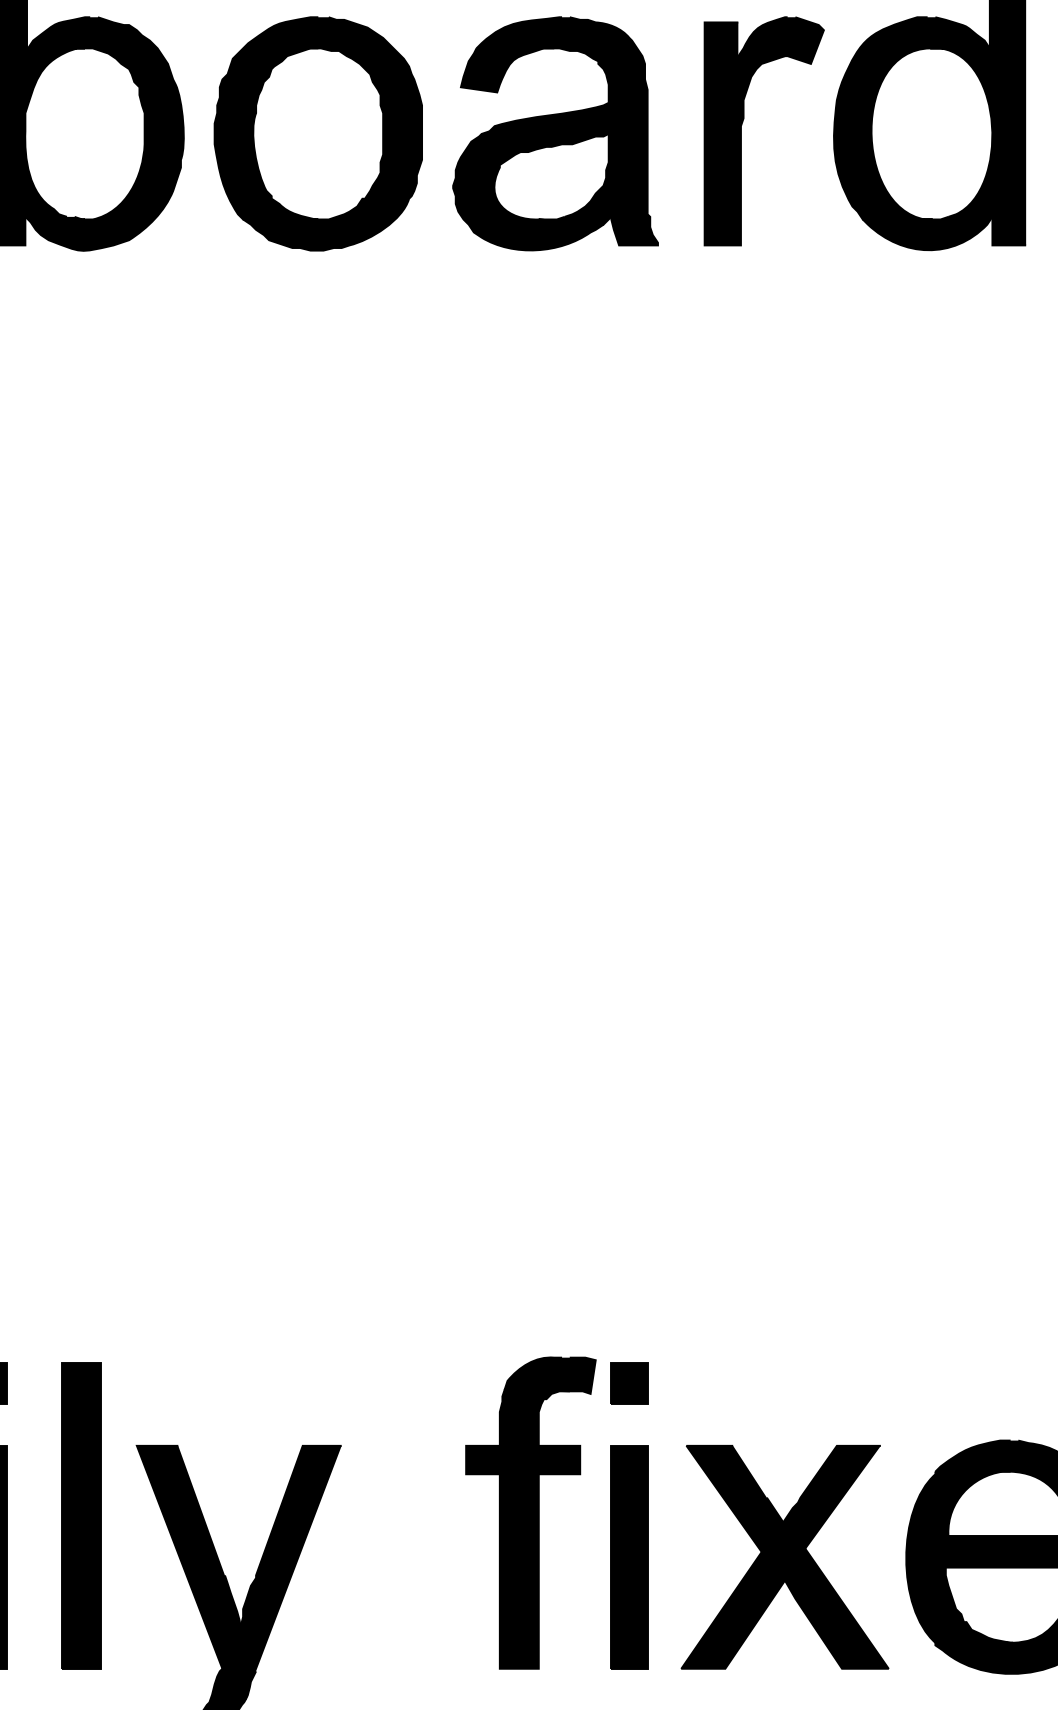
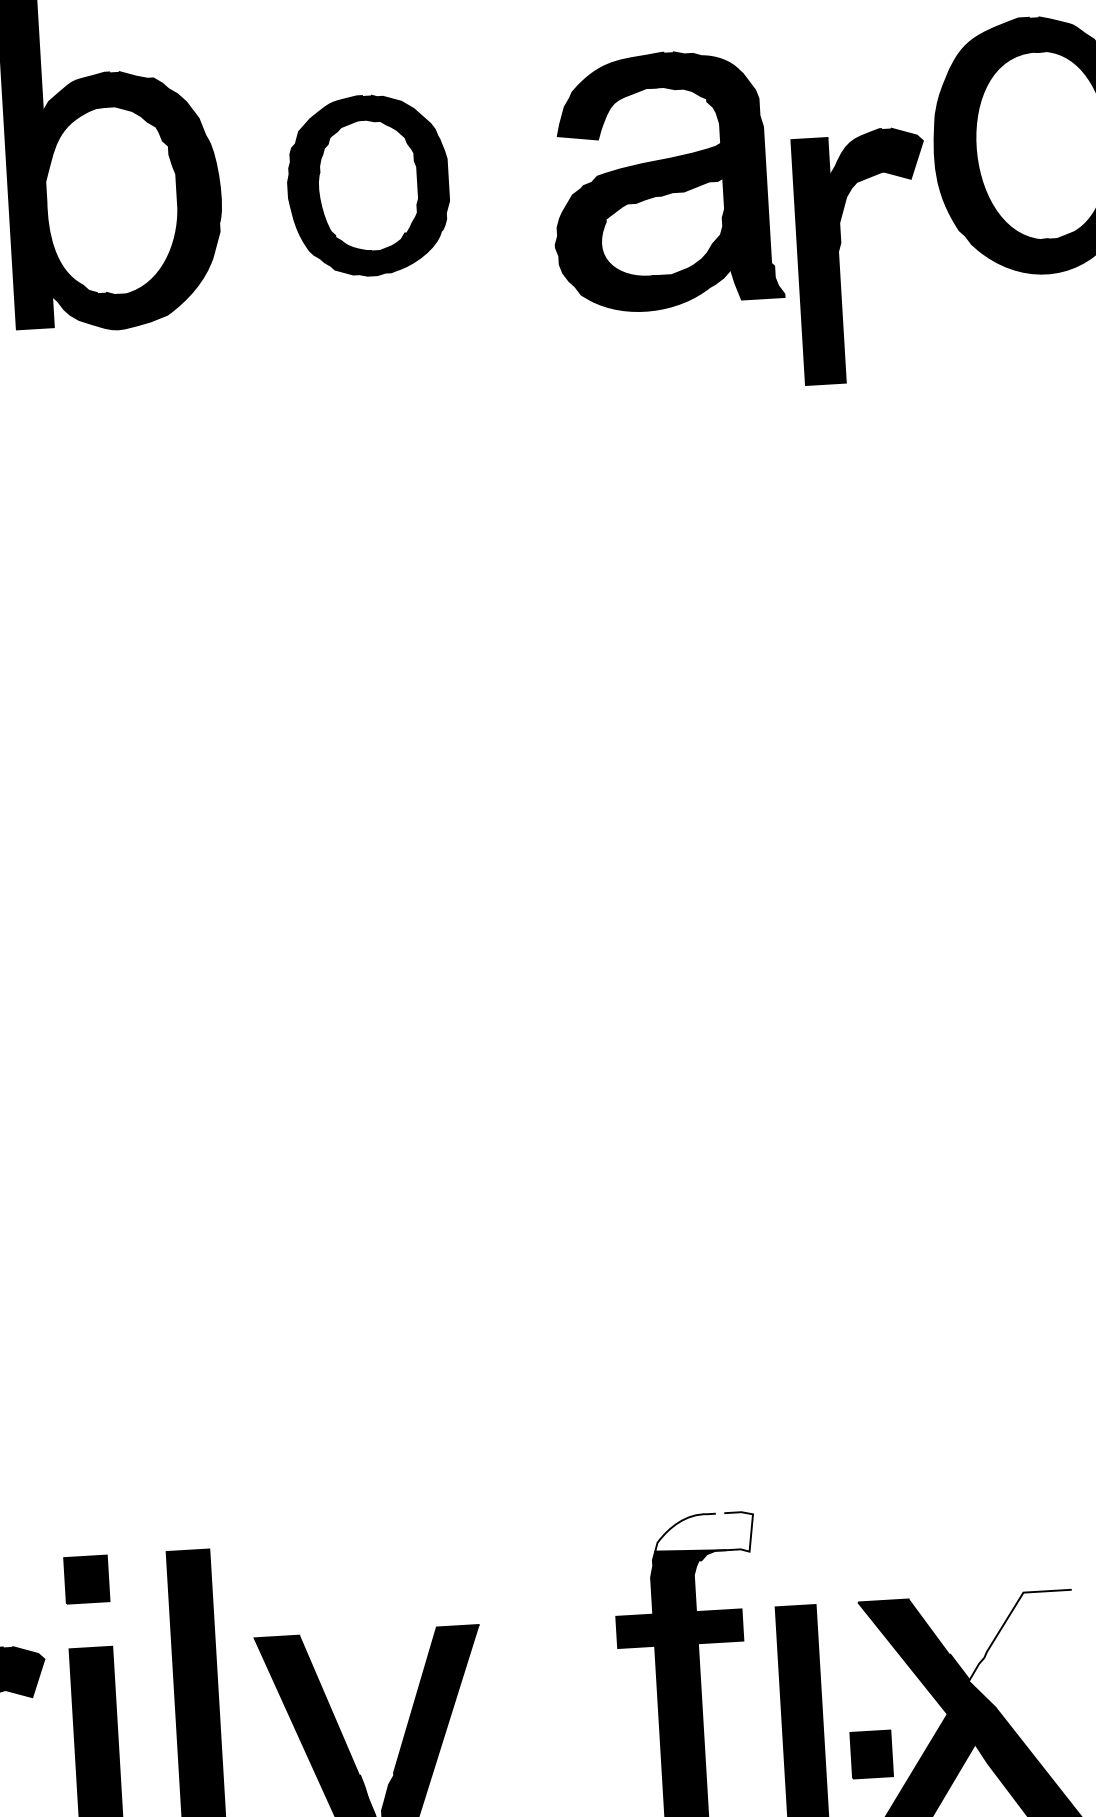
part: (742, 125) -> (839, 250), moved
part: (317, 133) -> (367, 185), size x0.7
part: (555, 133) -> (664, 180), moved
fill: (549, 1375) -> (703, 1534), removed
part: (629, 1383) -> (871, 1754), moved
fill: (831, 1497) -> (1020, 1649), removed

